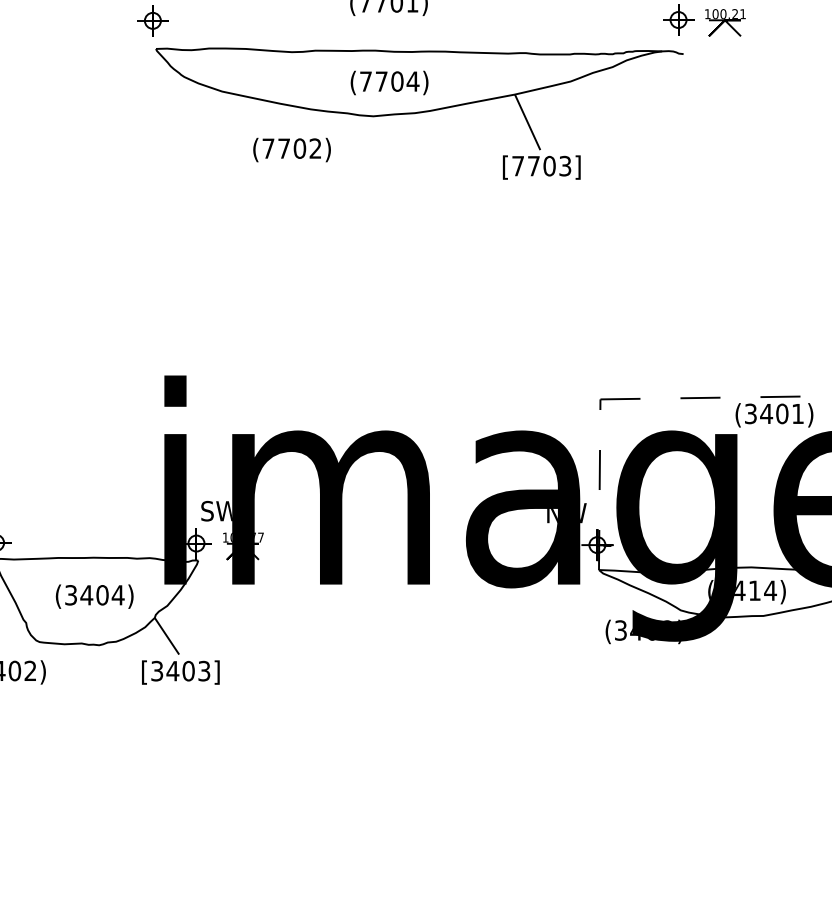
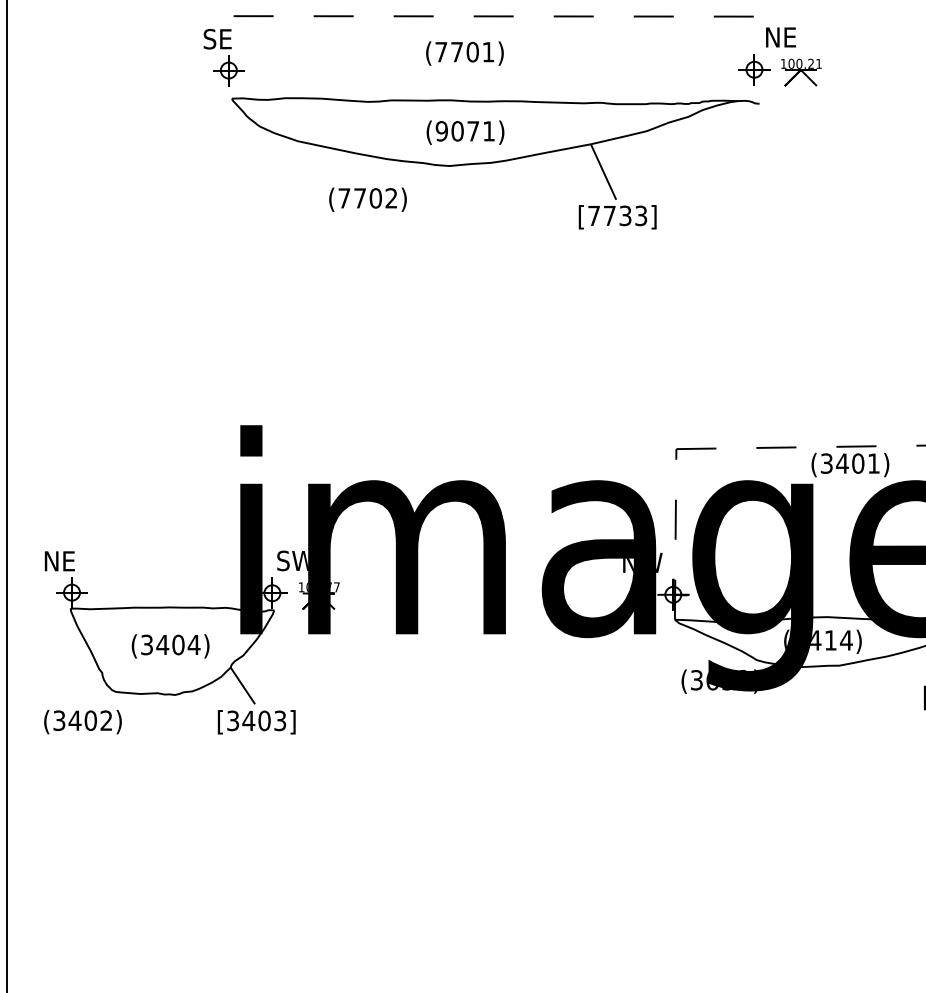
text: (389, 81) -> (465, 131), (7704) -> (9071)
text: (549, 165) -> (625, 215), [7703] -> [7733]
text: (641, 631) -> (717, 681), (3402) -> (3632)

